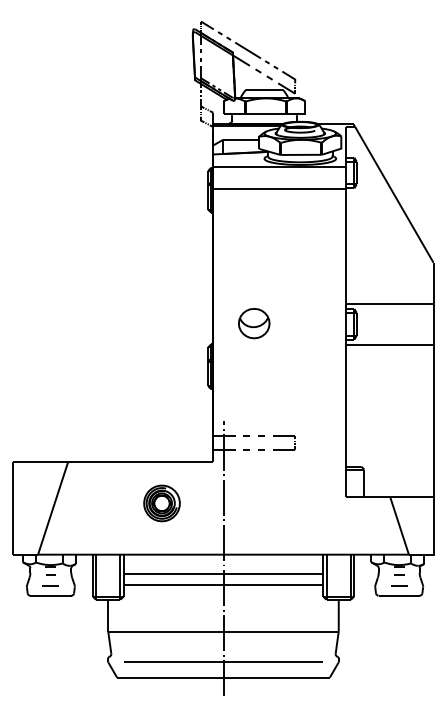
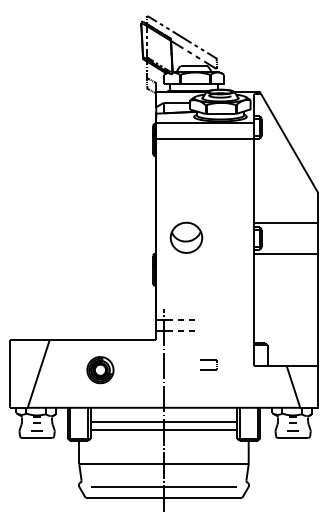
part: (254, 323) -> (186, 237), size x1.4
part: (284, 442) -> (208, 365), moved
part: (161, 503) -> (100, 370), moved

